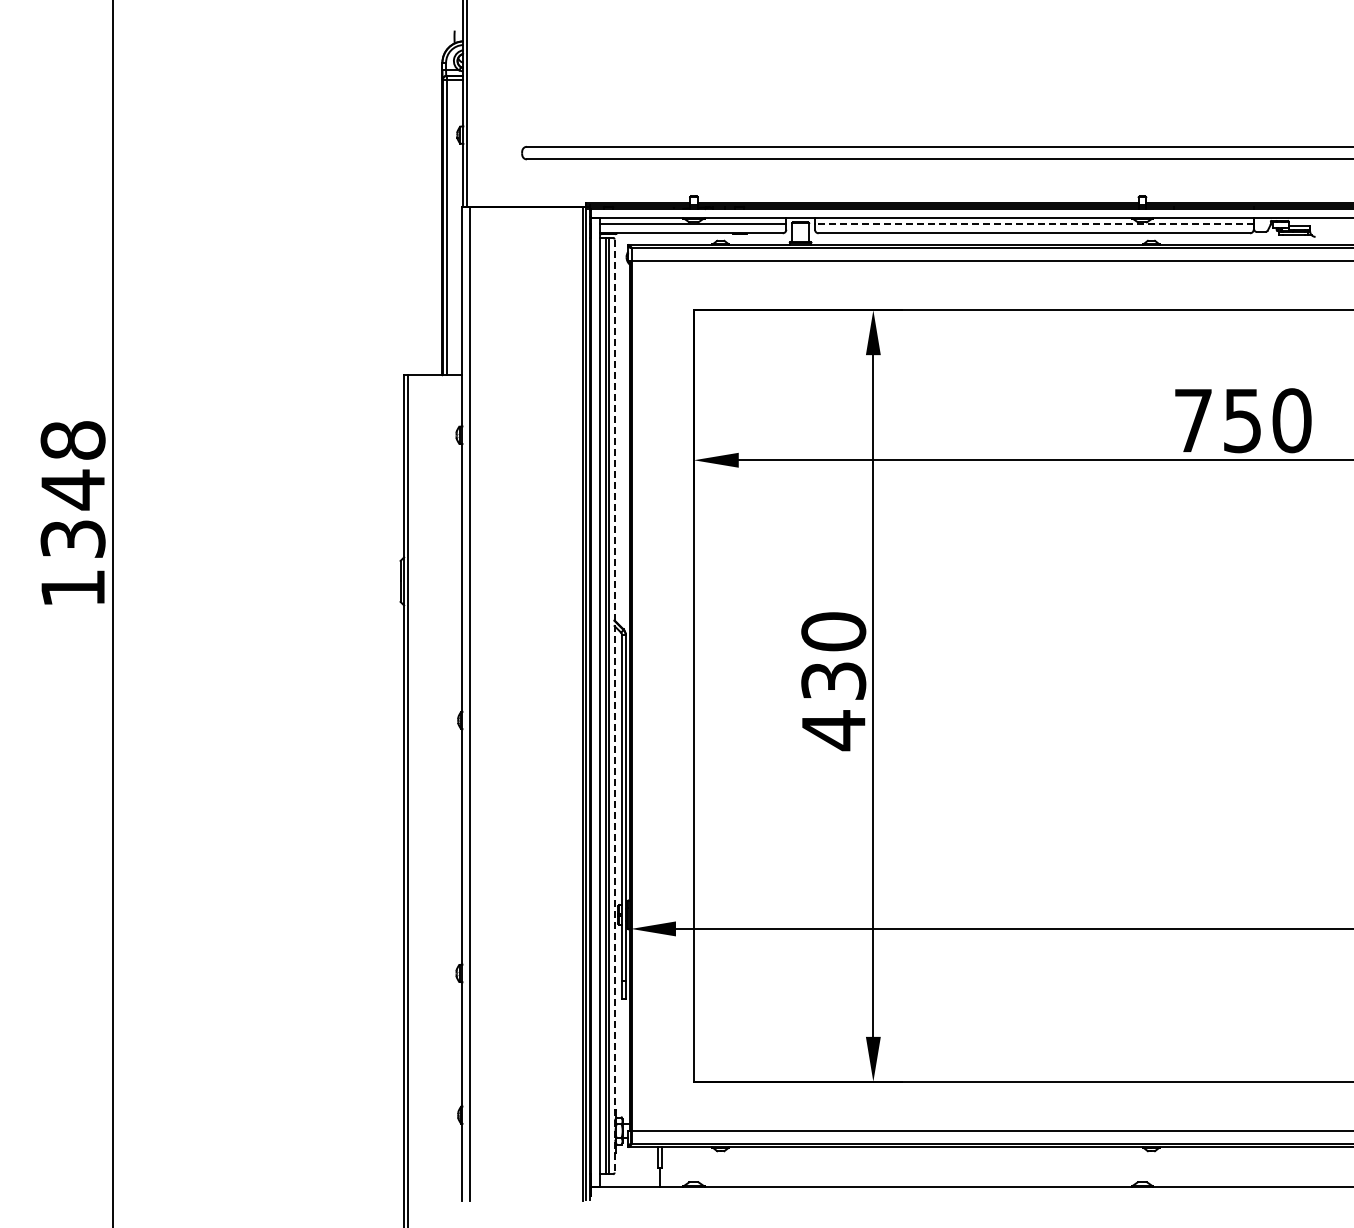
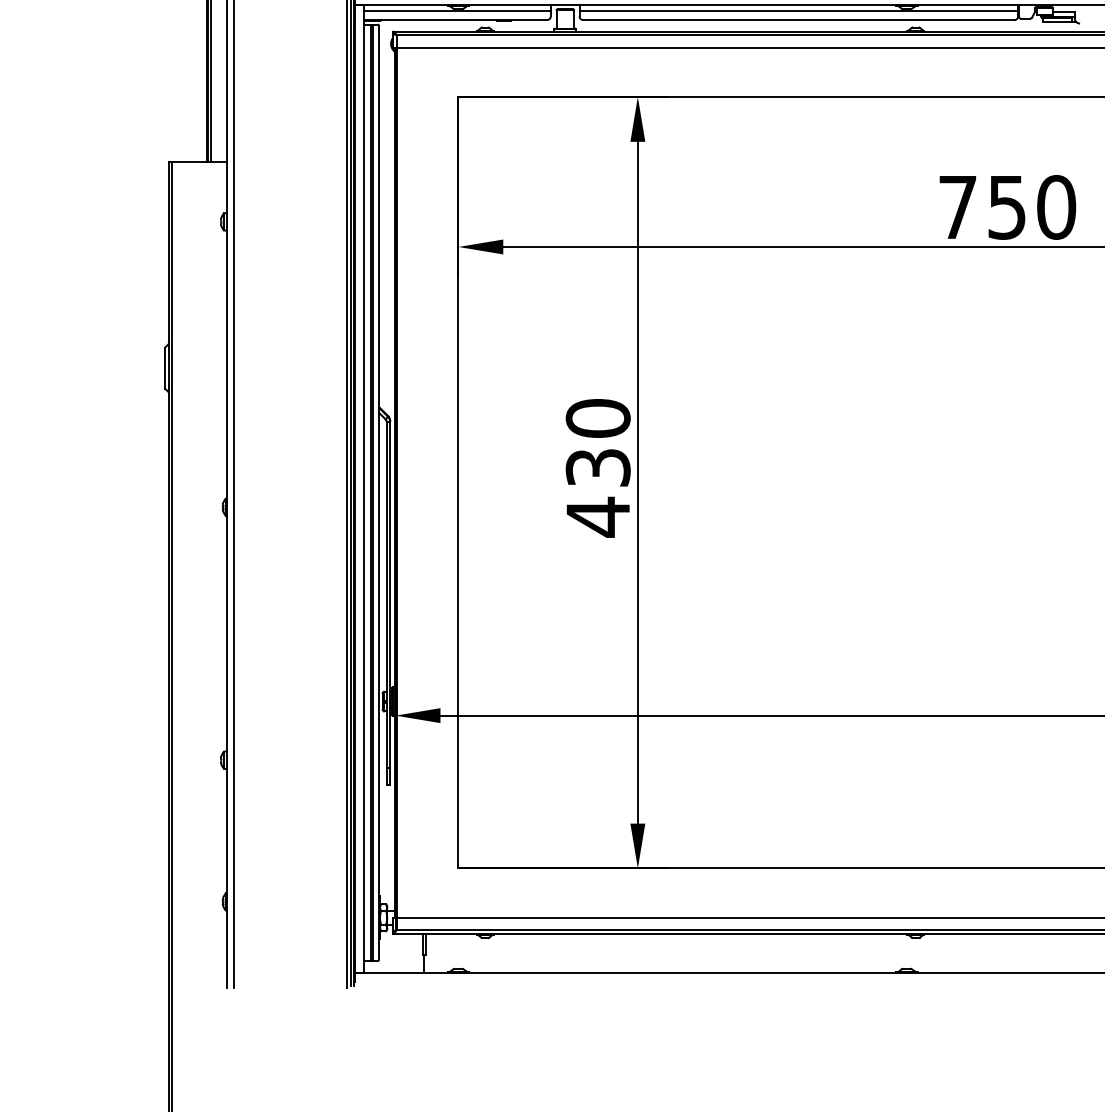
line: (1033, 224) -> (798, 11), dashed -> solid
line: (614, 706) -> (379, 493), dashed -> solid

